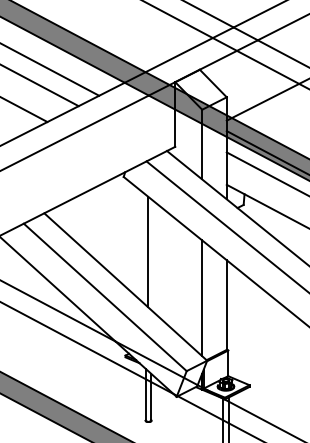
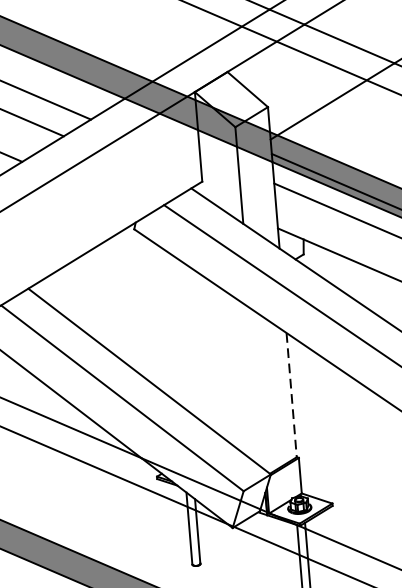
line: (148, 251) -> (177, 329), removed
line: (202, 298) -> (257, 388), removed
line: (226, 305) -> (291, 395), solid -> dashed

